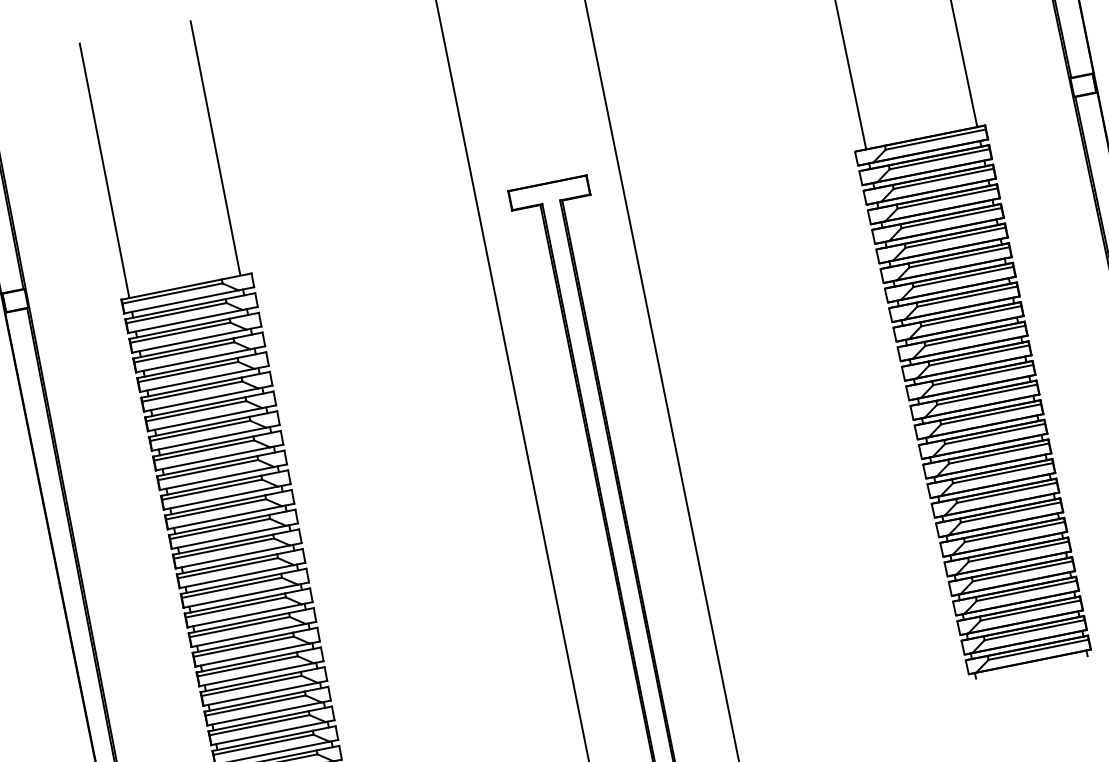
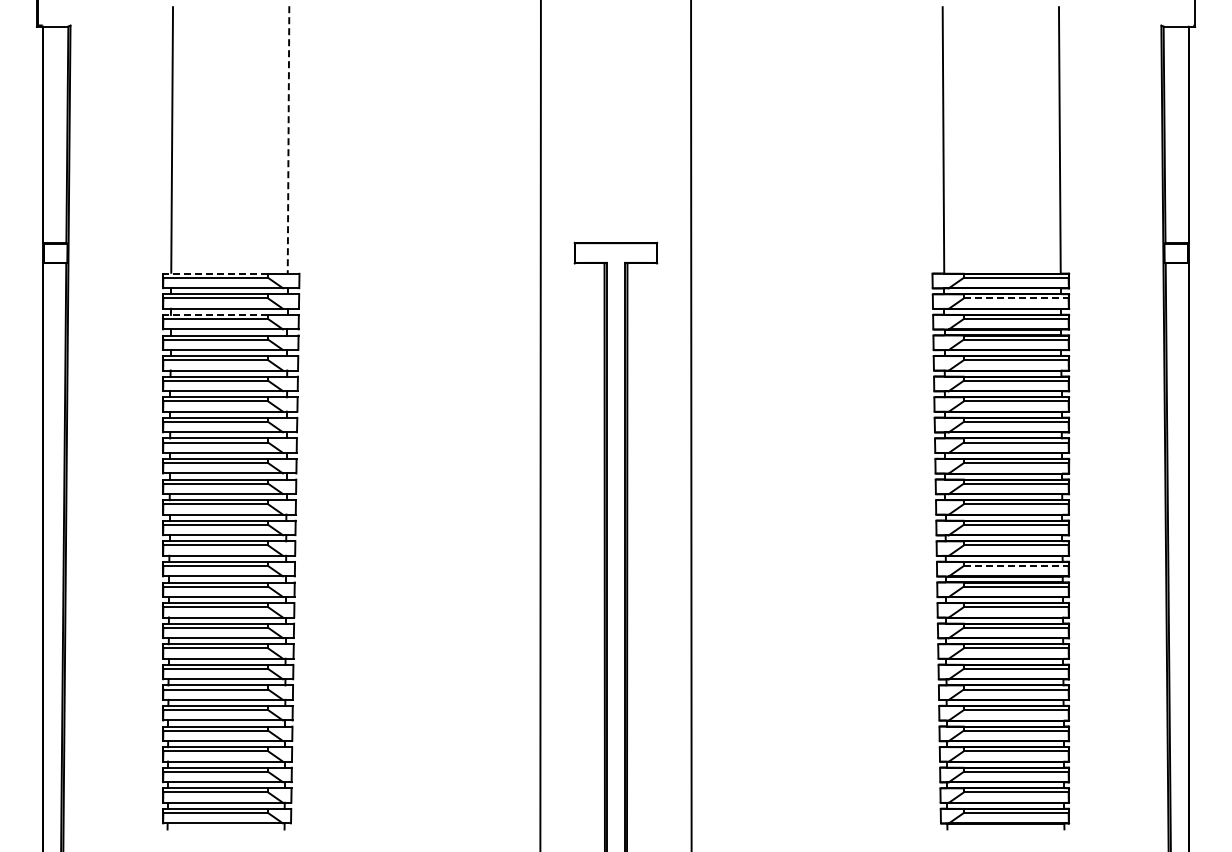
line: (215, 147) -> (288, 139), solid -> dashed
line: (939, 159) -> (1016, 298), solid -> dashed
line: (171, 289) -> (215, 273), solid -> dashed
line: (179, 328) -> (215, 314), solid -> dashed
line: (991, 414) -> (1016, 566), solid -> dashed

